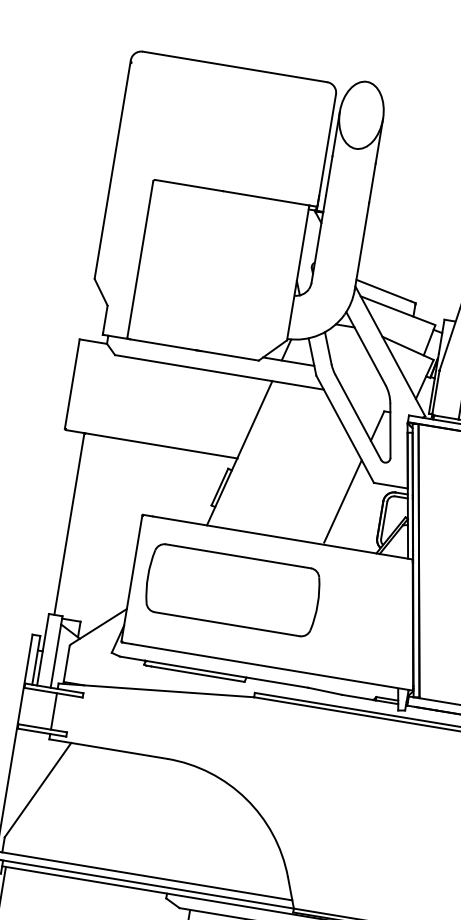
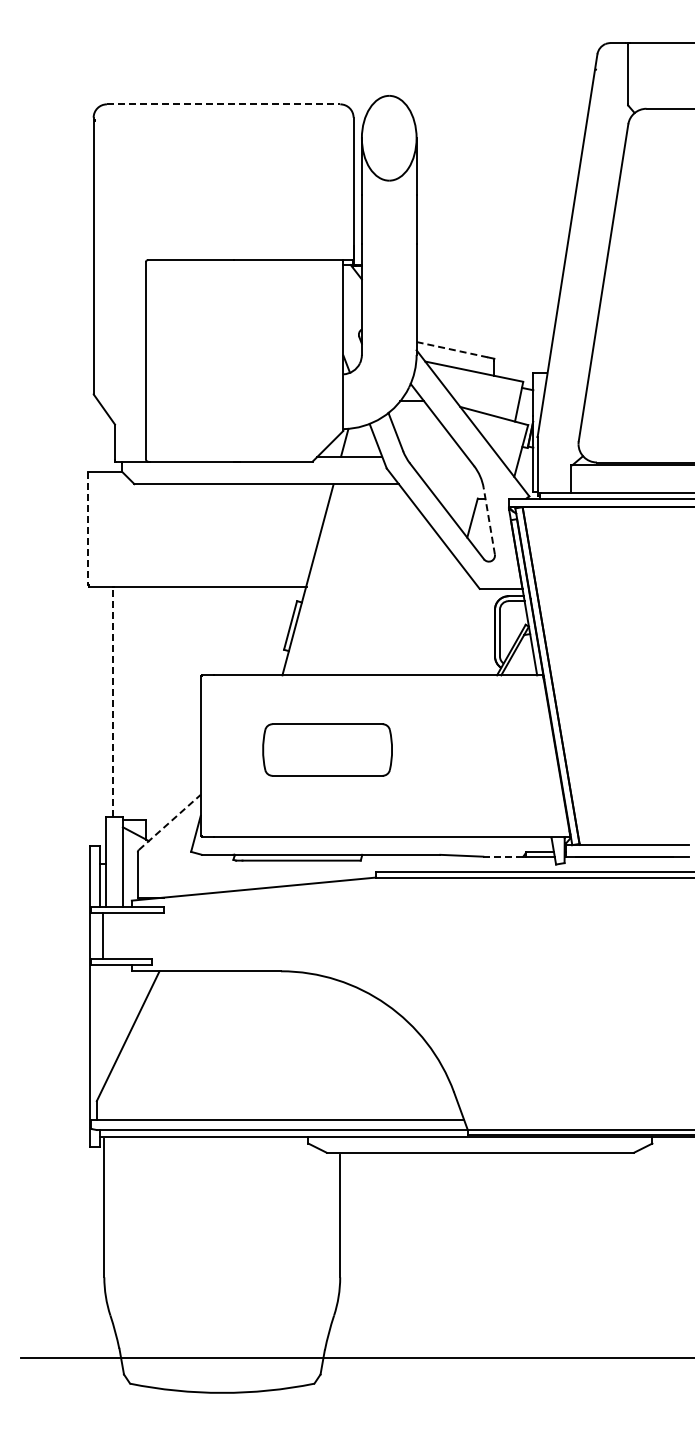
line: (235, 67) -> (223, 104), solid -> dashed
line: (383, 290) -> (452, 349), solid -> dashed
line: (72, 383) -> (87, 528), solid -> dashed
line: (390, 431) -> (489, 521), solid -> dashed
line: (343, 501) -> (445, 617), removed
line: (69, 523) -> (112, 701), solid -> dashed
part: (232, 589) -> (327, 749), size x0.6
line: (99, 626) -> (170, 822), solid -> dashed
line: (357, 697) -> (503, 856), solid -> dashed
line: (53, 711) -> (102, 935), moved

